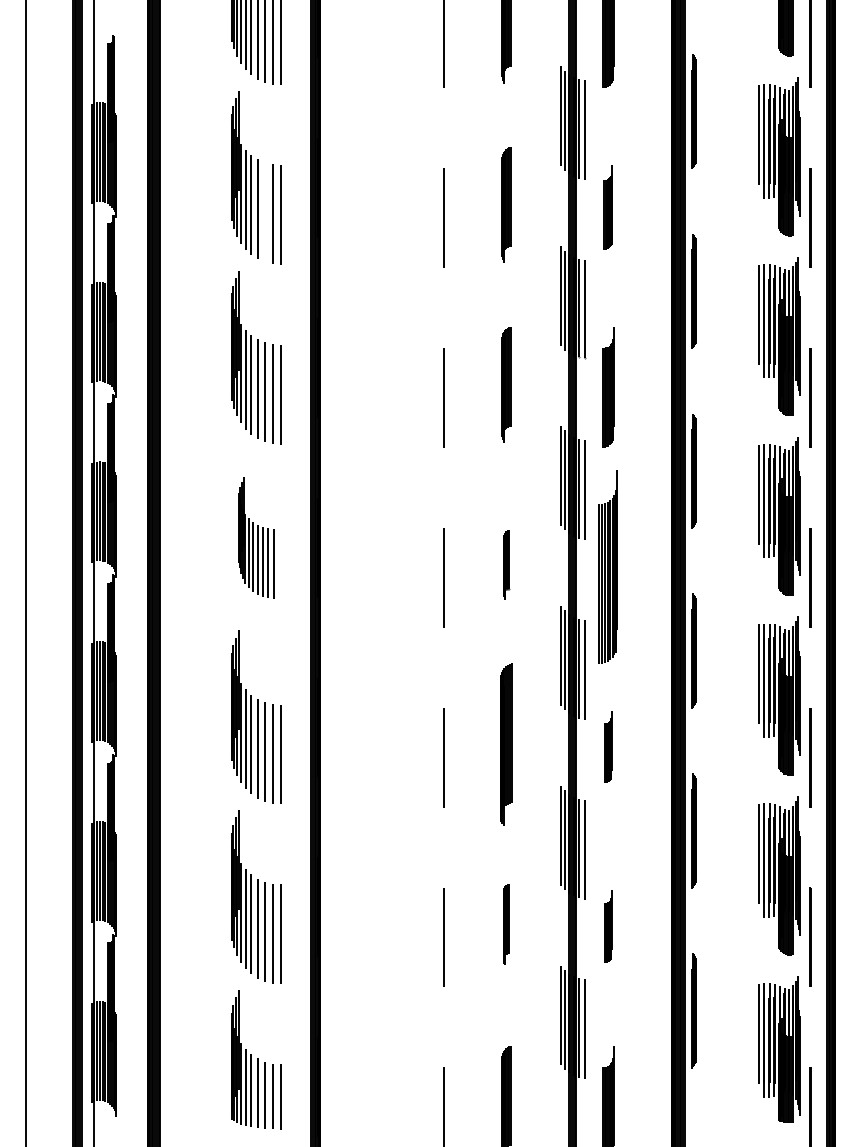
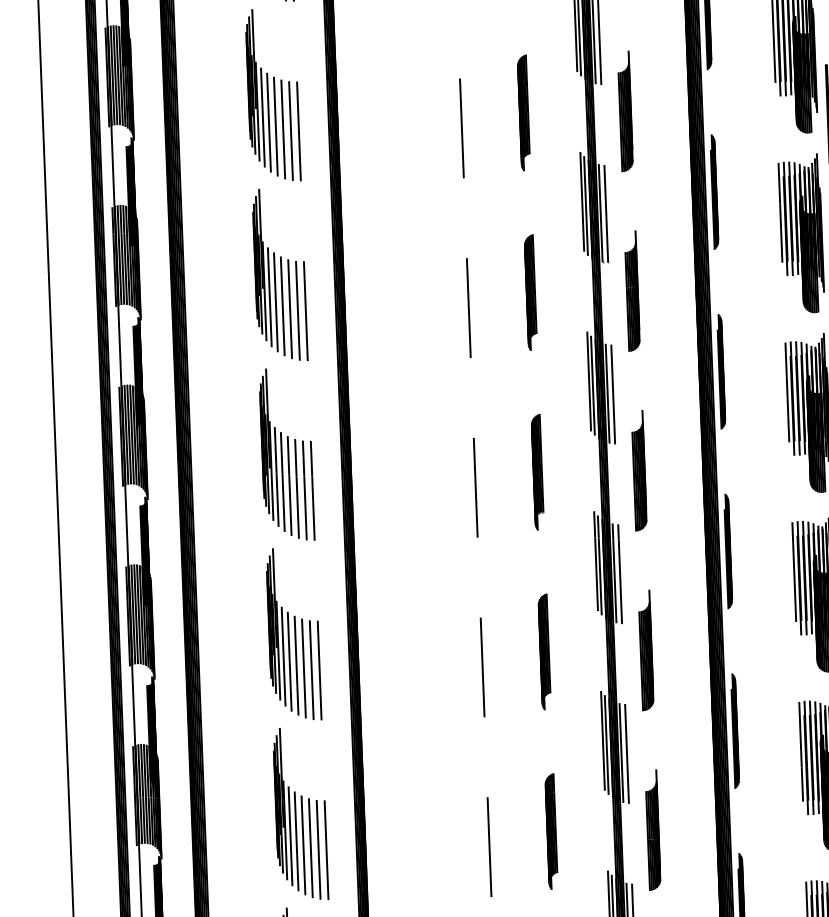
part: (608, 207) -> (625, 111), size x1.43
line: (265, 212) -> (283, 129), added
part: (256, 537) -> (286, 454), size x1.43
part: (506, 564) -> (537, 472), size x1.67
part: (608, 567) -> (639, 471), size x0.62
part: (506, 744) -> (544, 651), size x0.71
part: (608, 746) -> (646, 649), size x1.67
part: (506, 924) -> (551, 831), size x1.43
part: (608, 926) -> (653, 829), size x1.67

